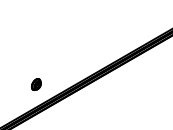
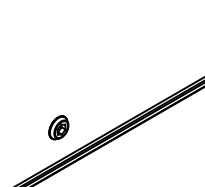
part: (36, 84) -> (58, 127), size x1.43

